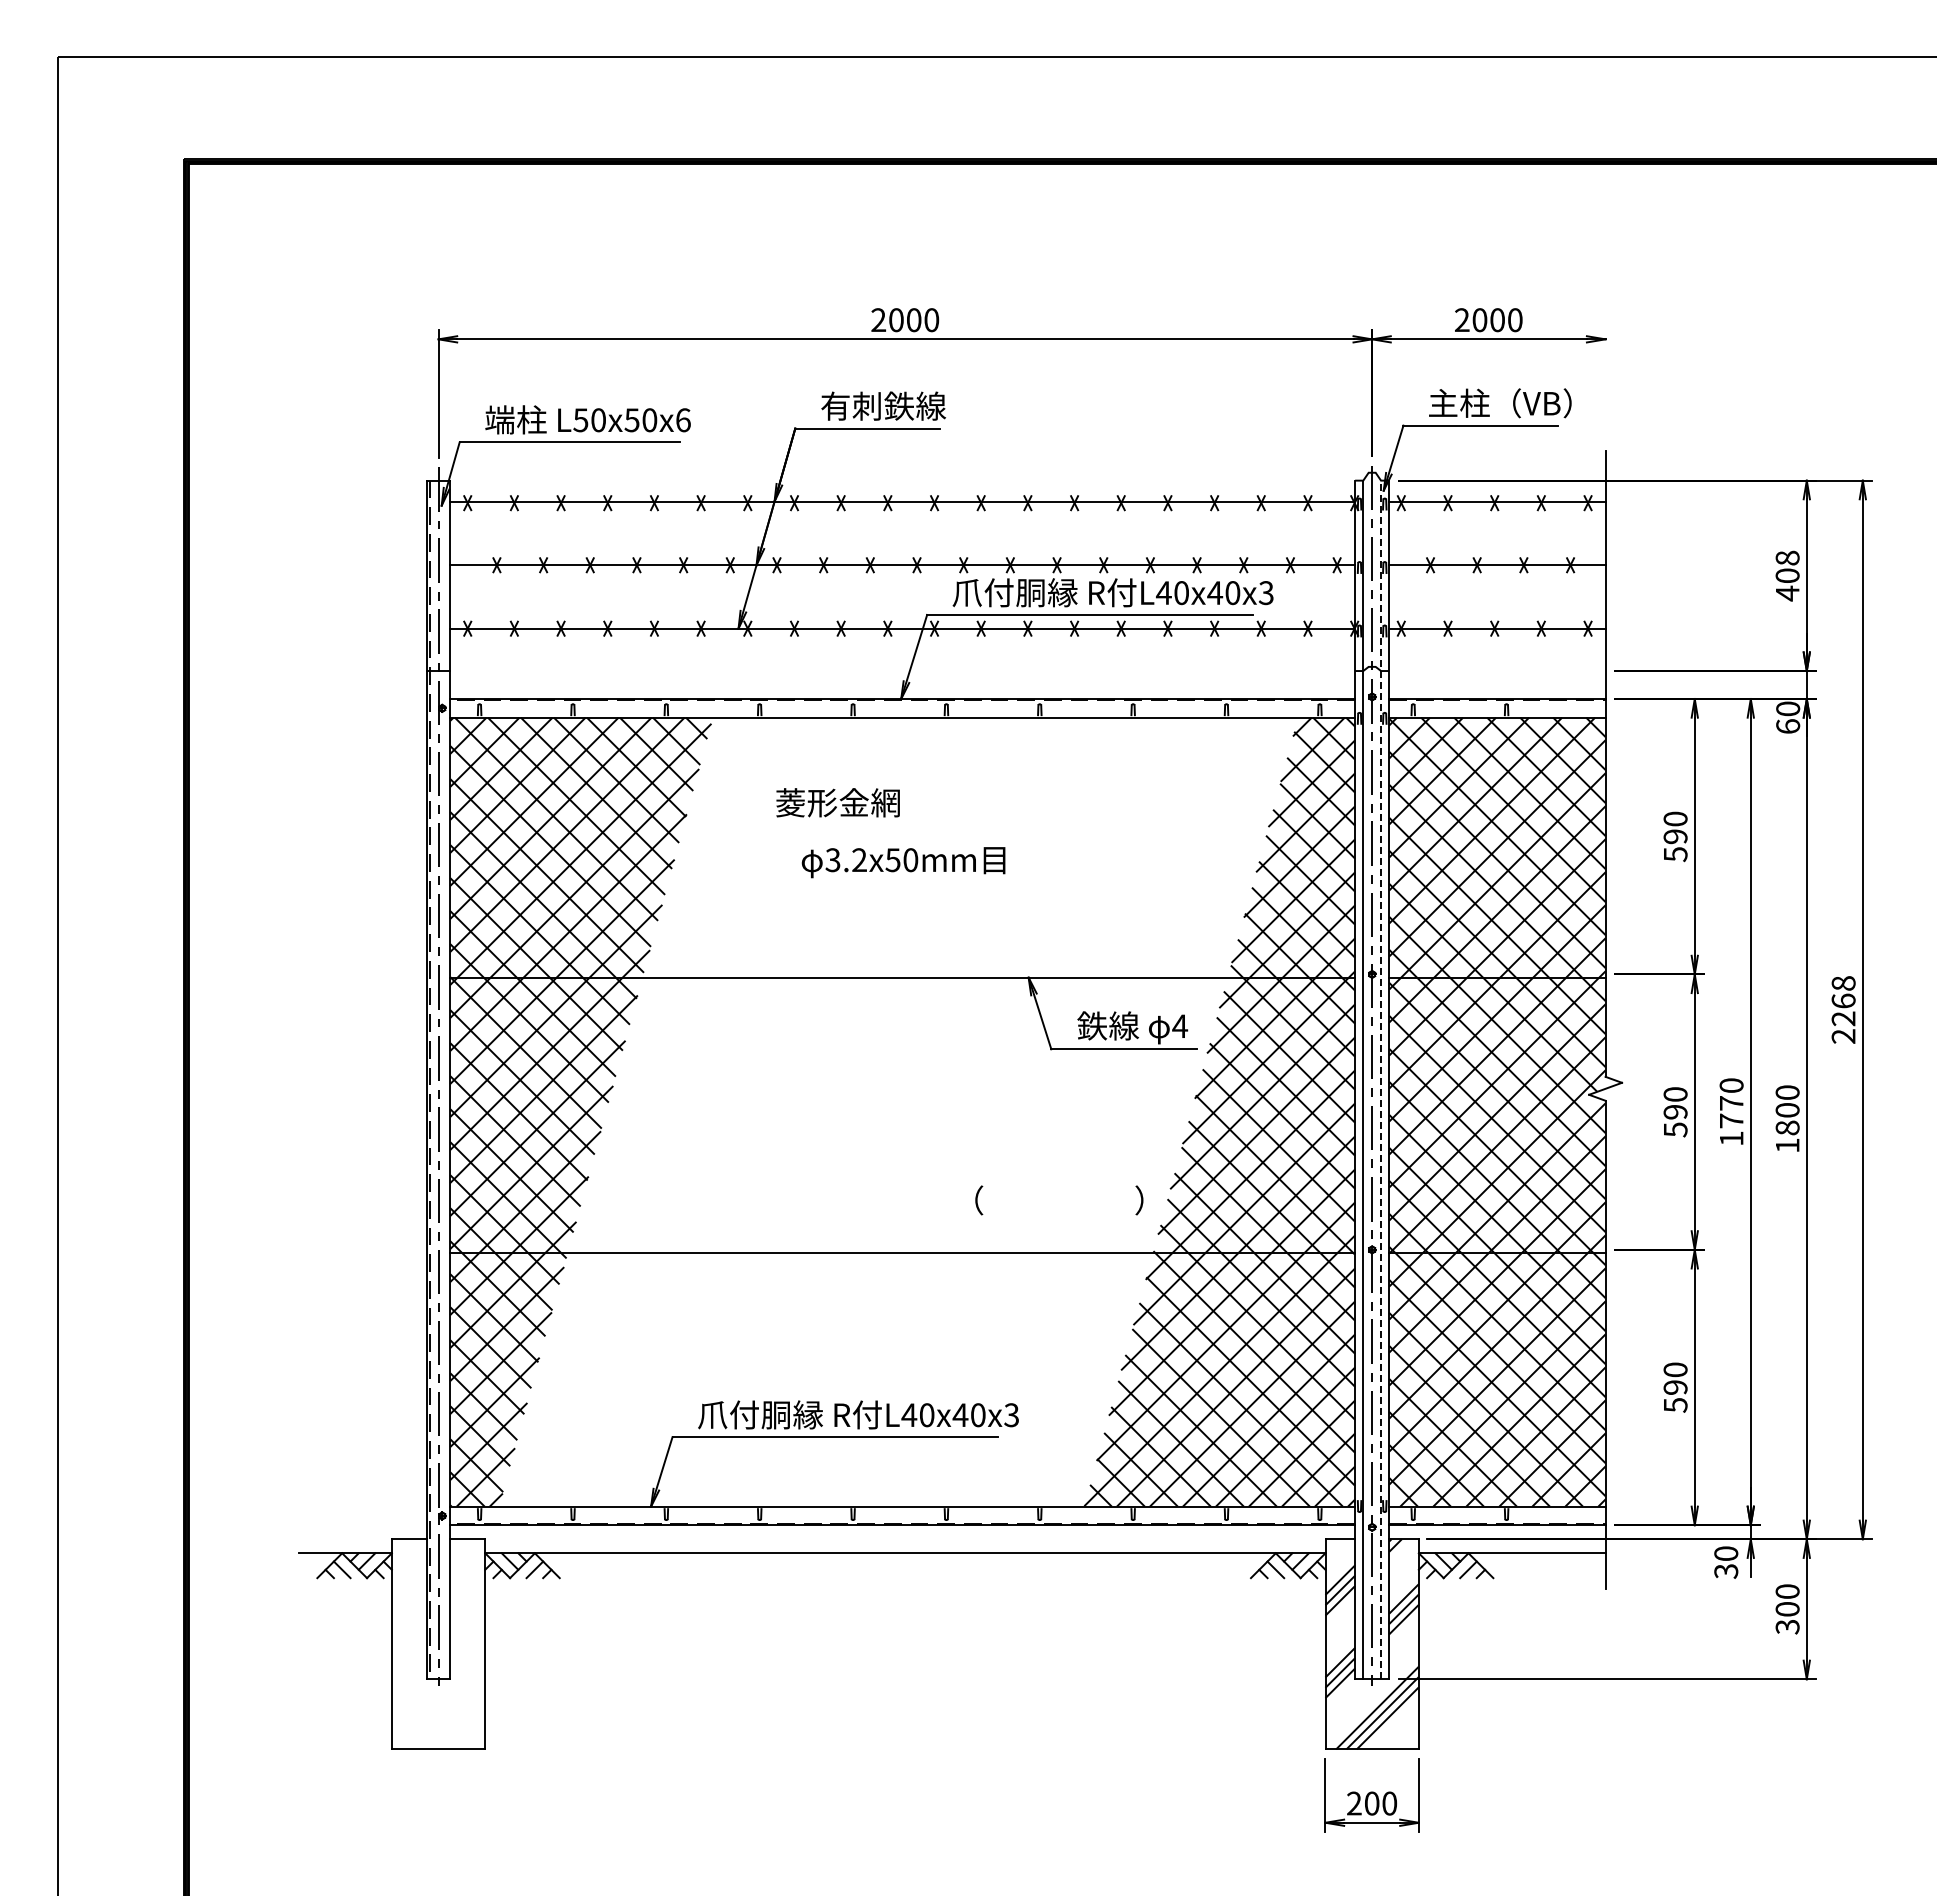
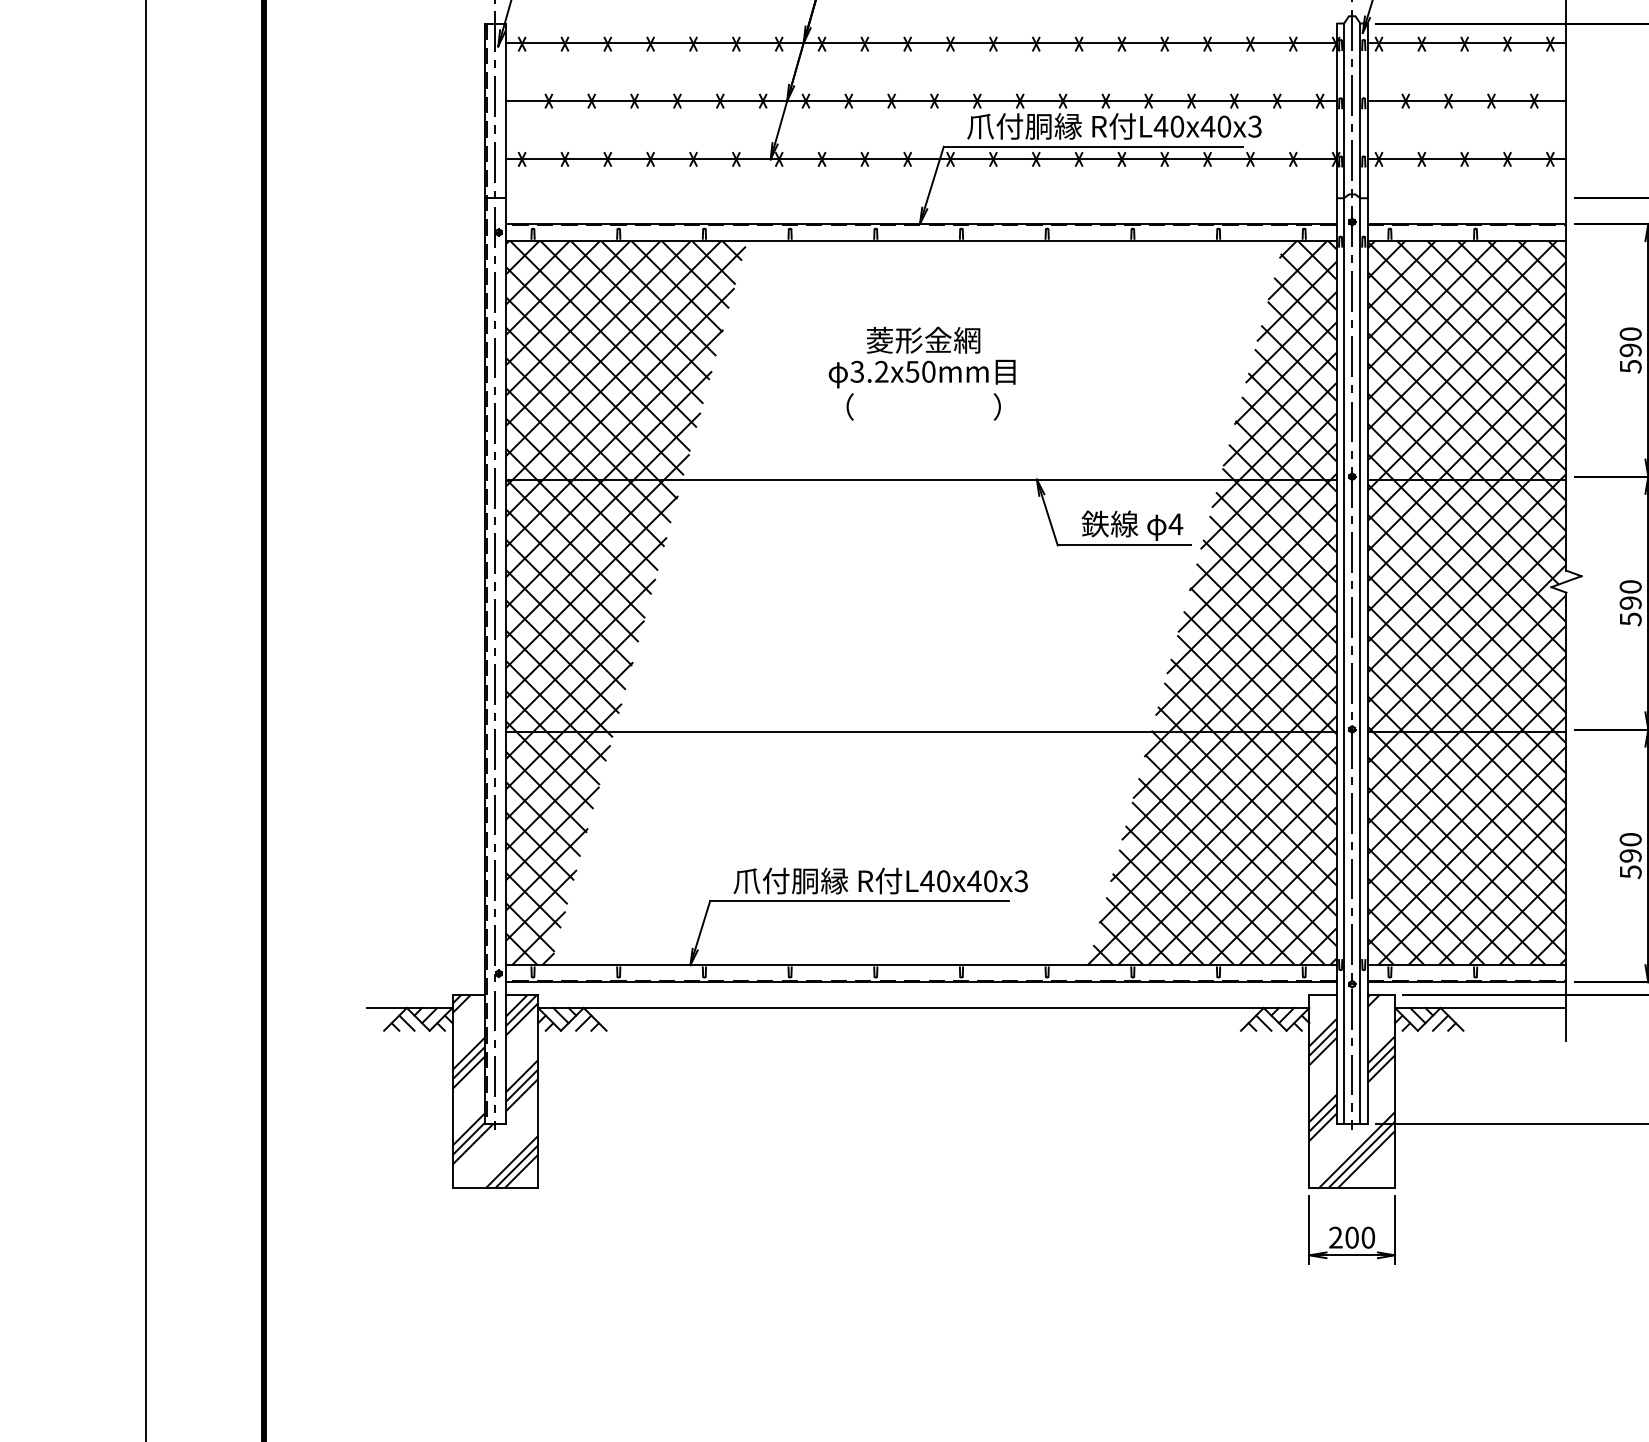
text: (837, 802) -> (922, 340), moved
line: (1381, 1079) -> (1360, 573), dashed -> solid
text: (1059, 1200) -> (923, 407), moved
hatch: (438, 1644) -> (495, 1091), added

